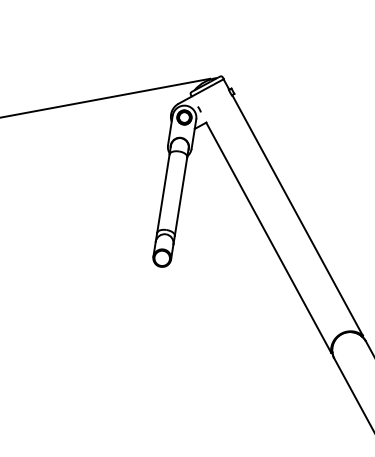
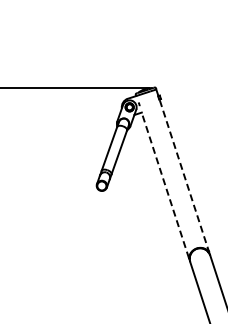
line: (298, 216) -> (184, 176), solid -> dashed
line: (268, 237) -> (165, 185), solid -> dashed

